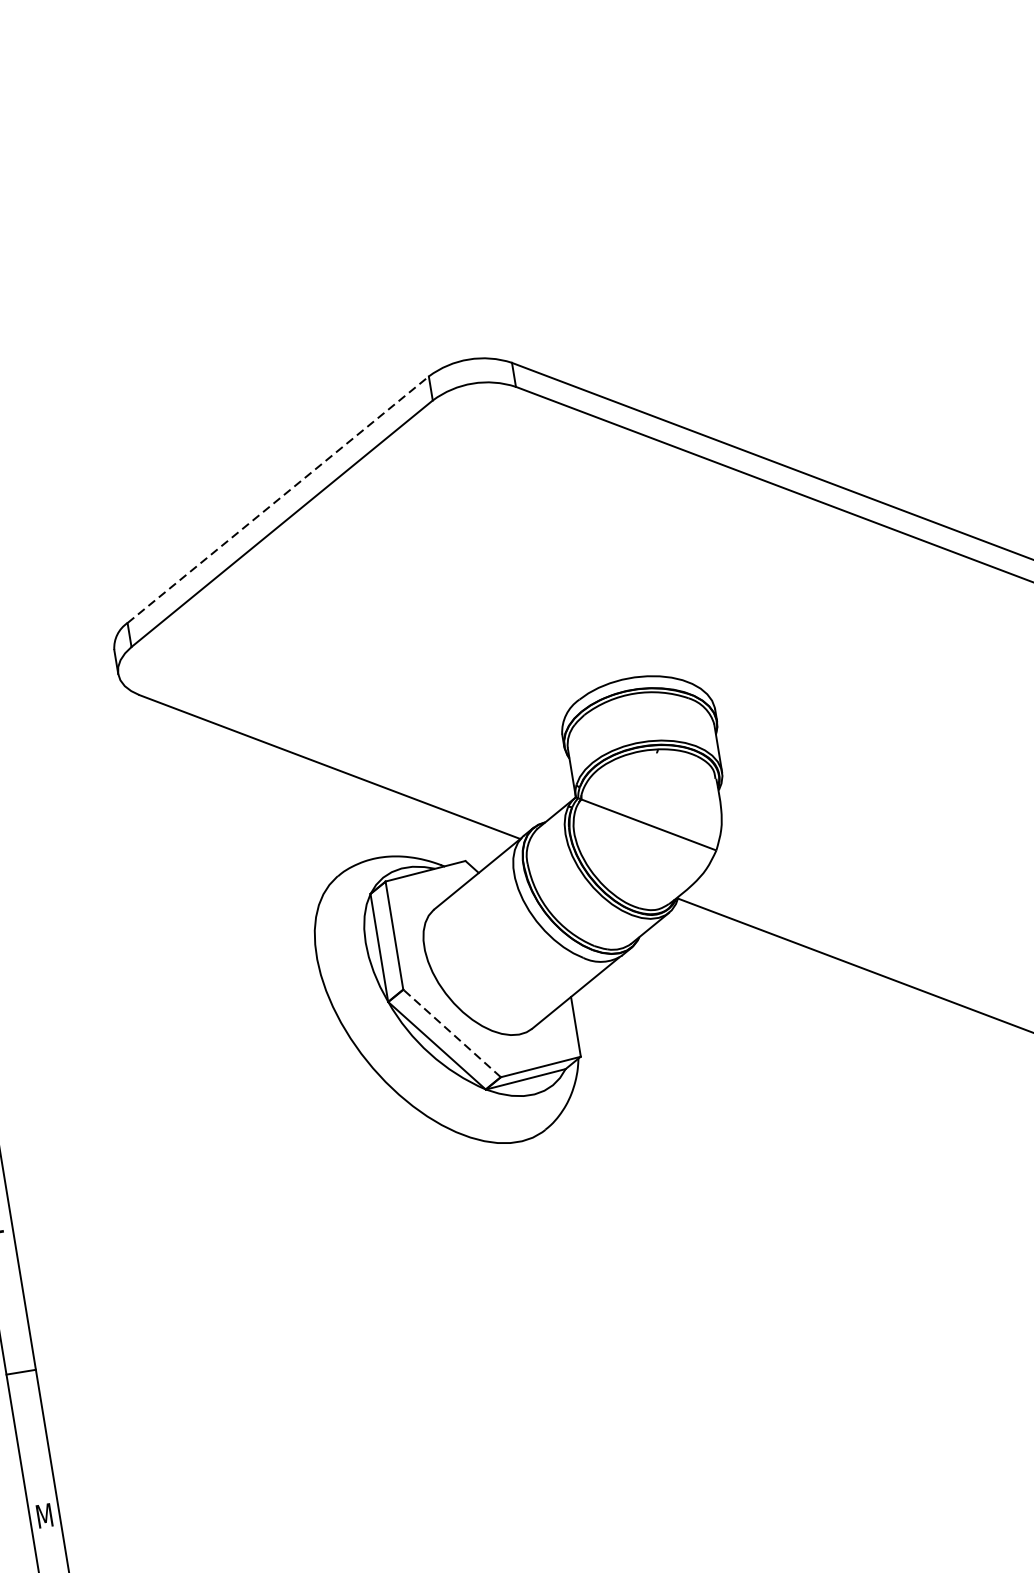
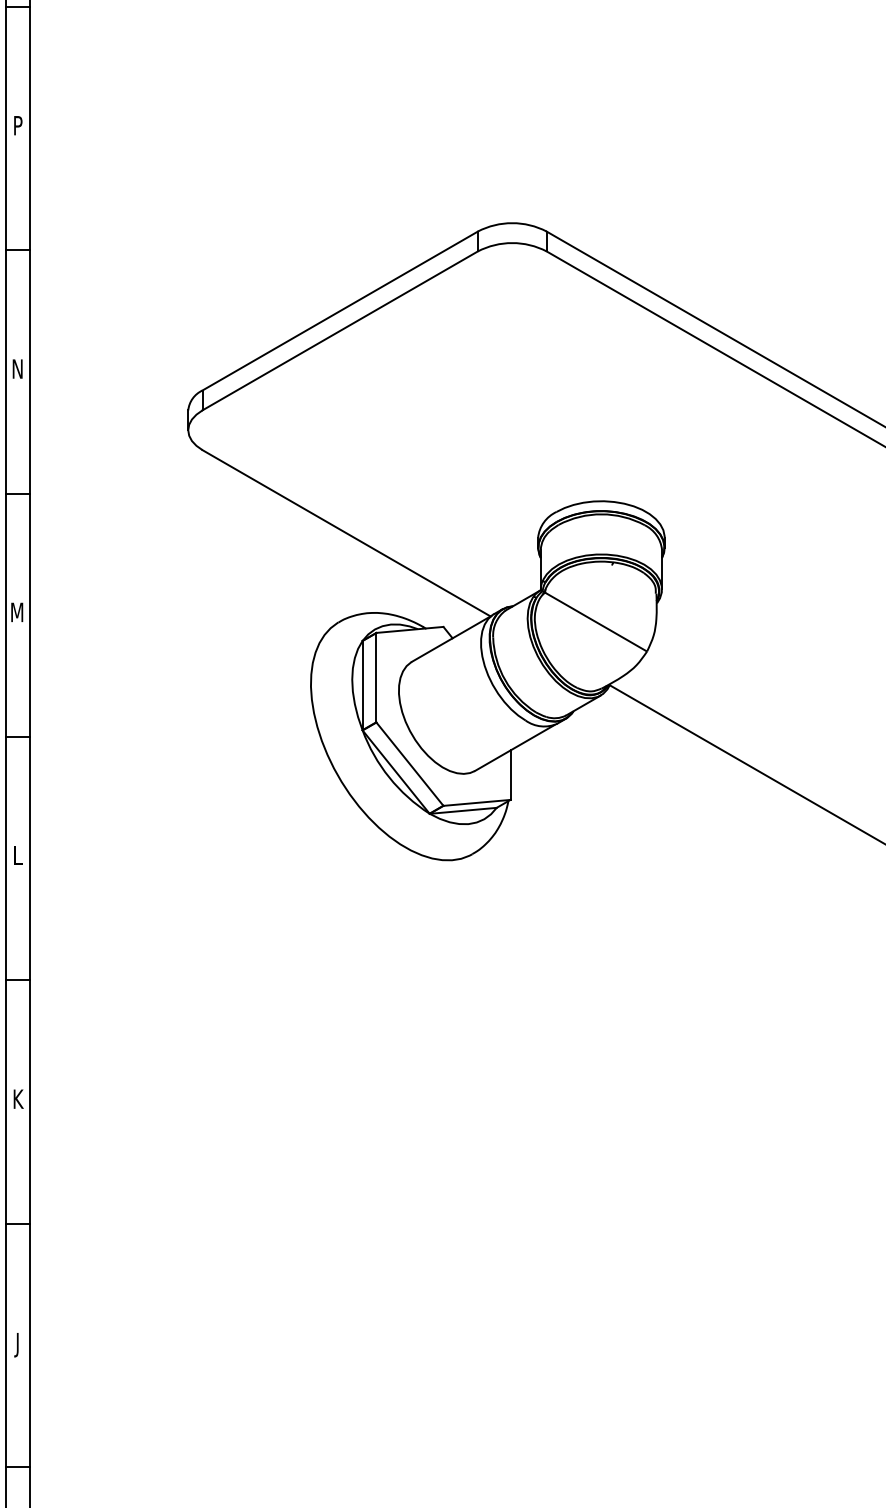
line: (278, 500) -> (340, 311), dashed -> solid
line: (451, 1032) -> (409, 763), dashed -> solid
text: (44, 1515) -> (17, 1098), M -> K

